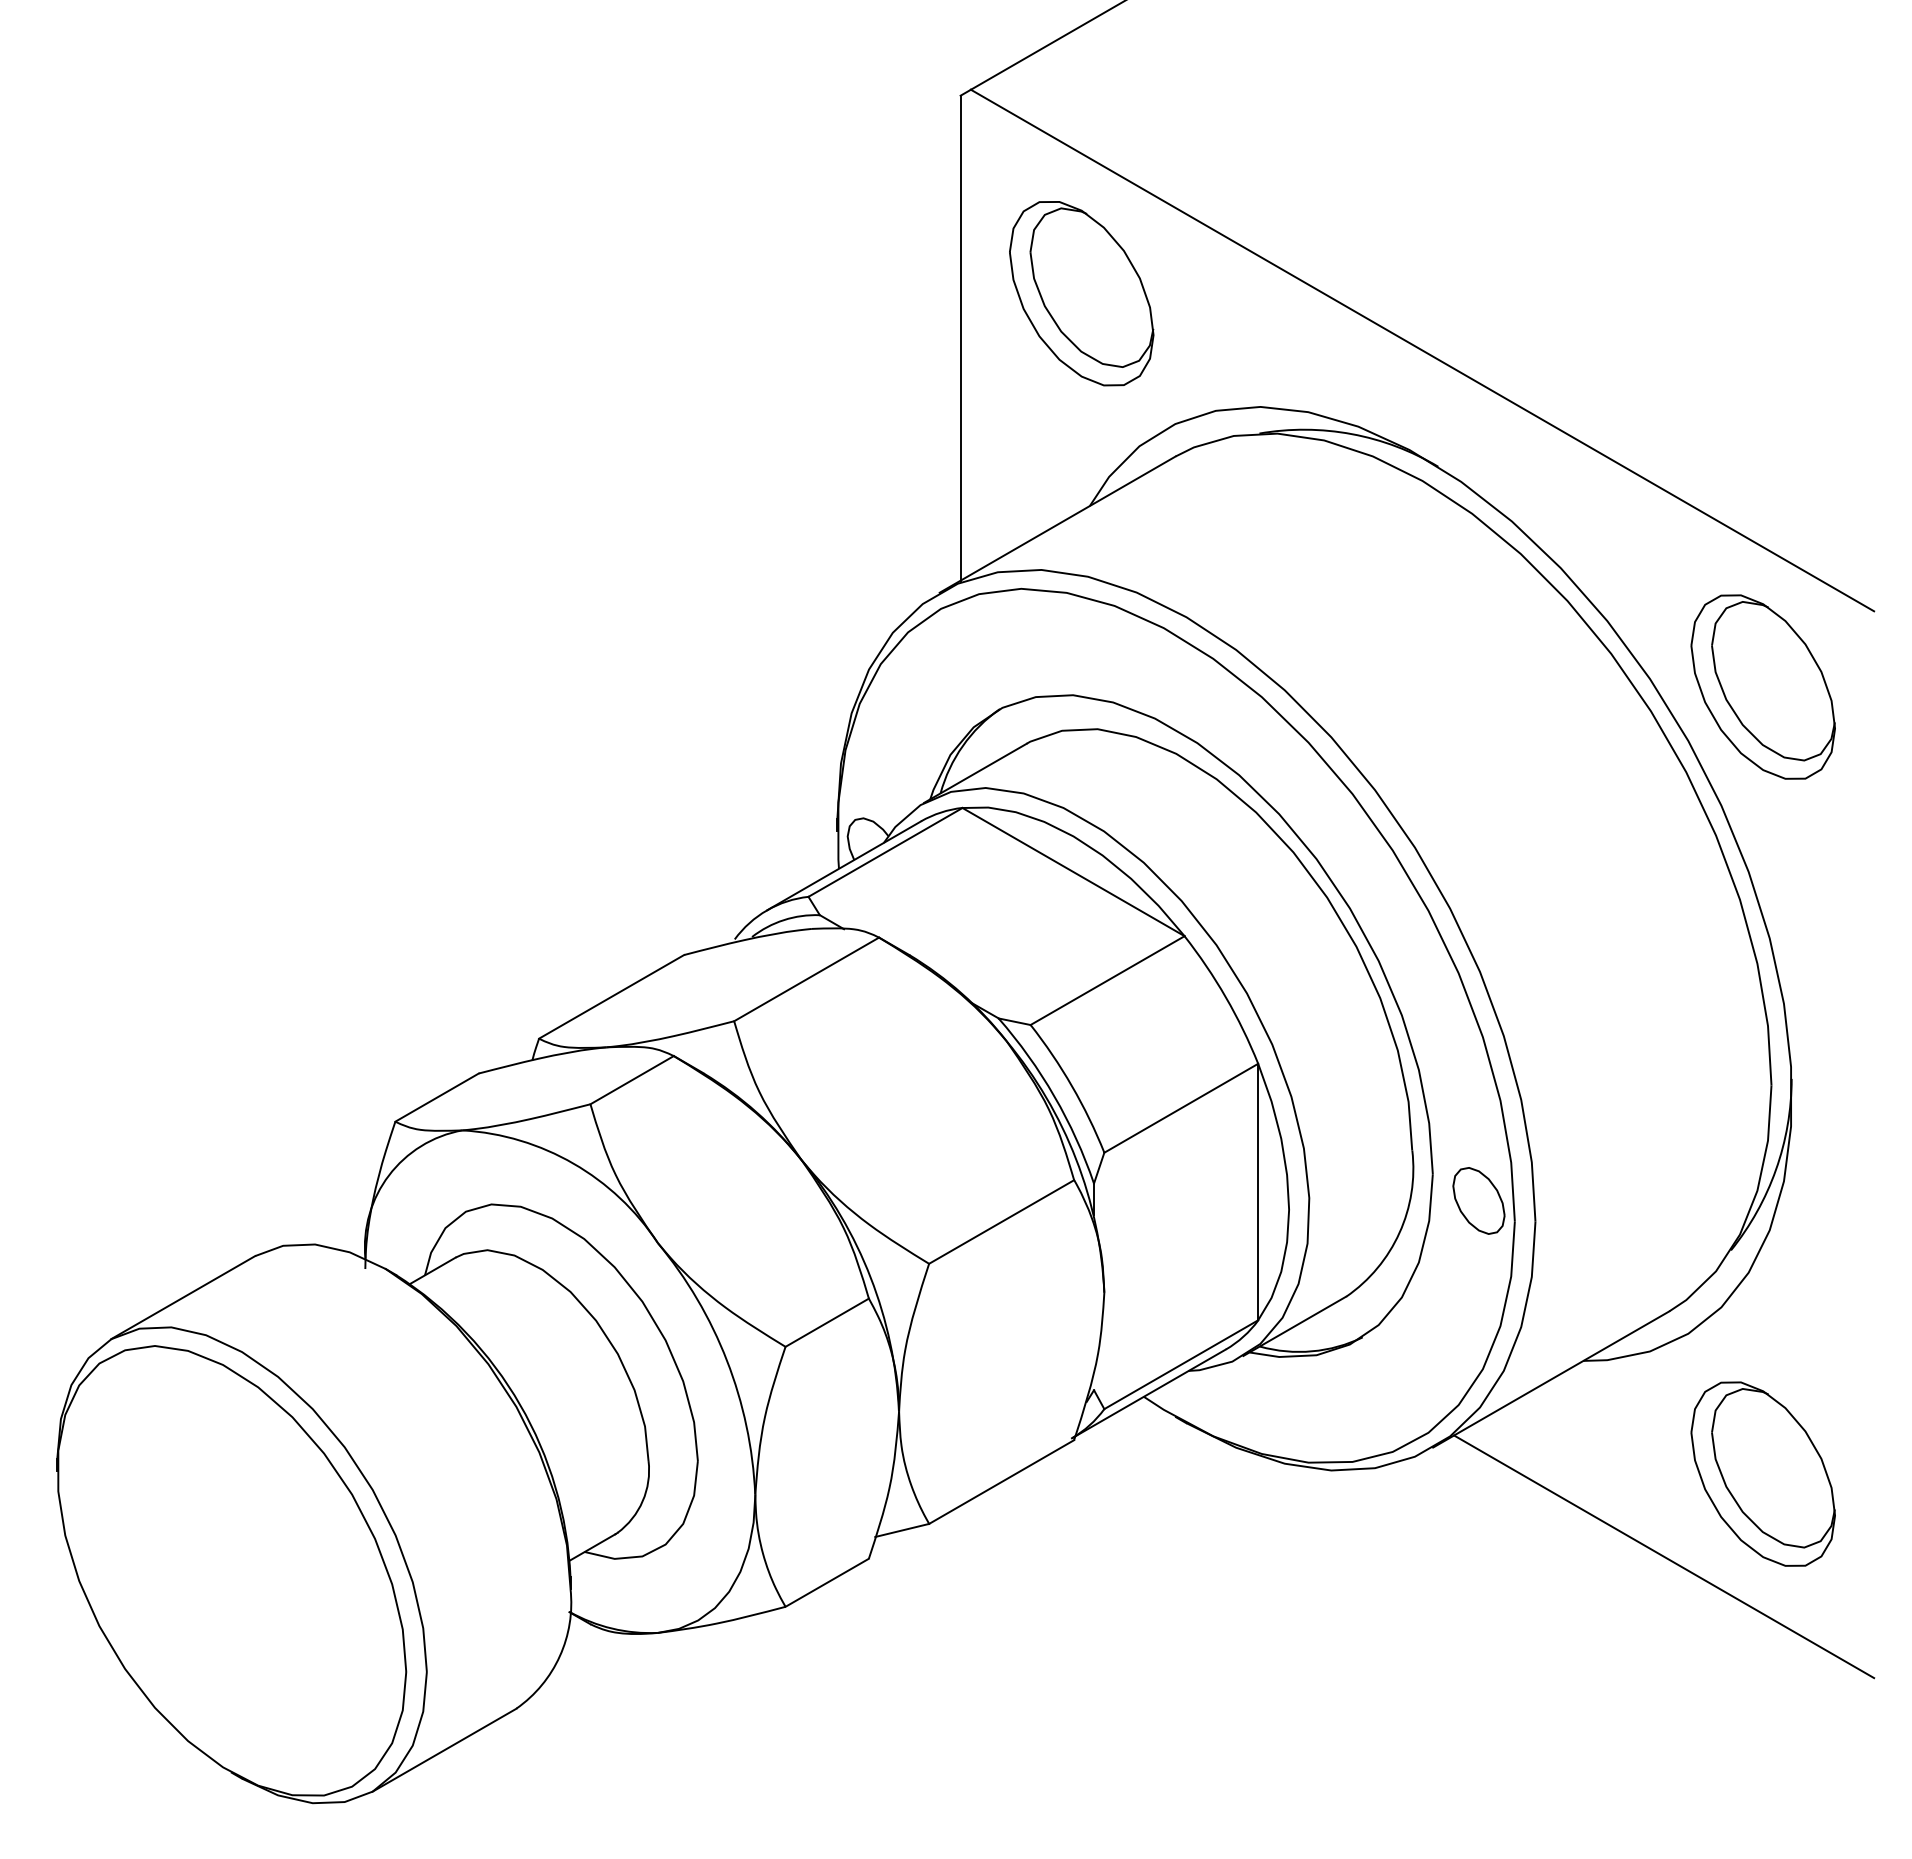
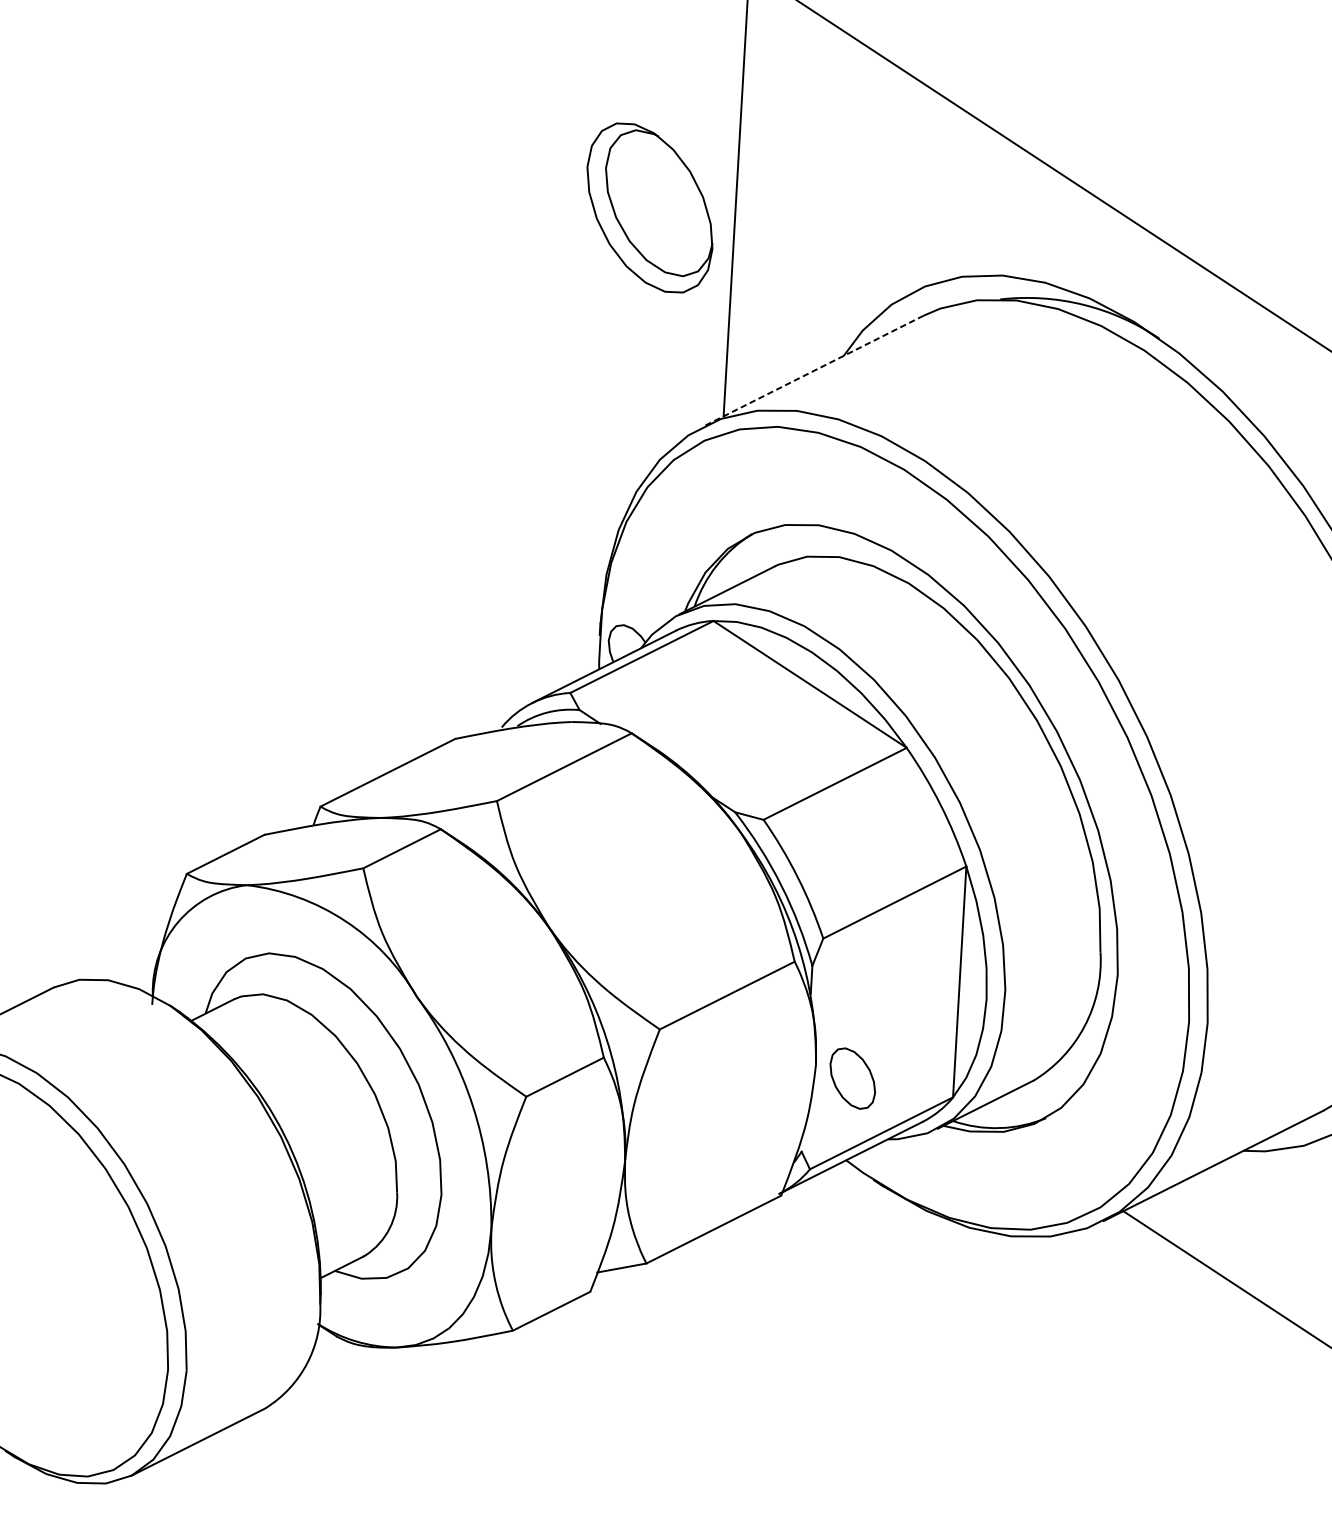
part: (1081, 293) -> (649, 207), moved
line: (1057, 524) -> (813, 370), solid -> dashed
part: (1478, 1200) -> (852, 1078), moved

